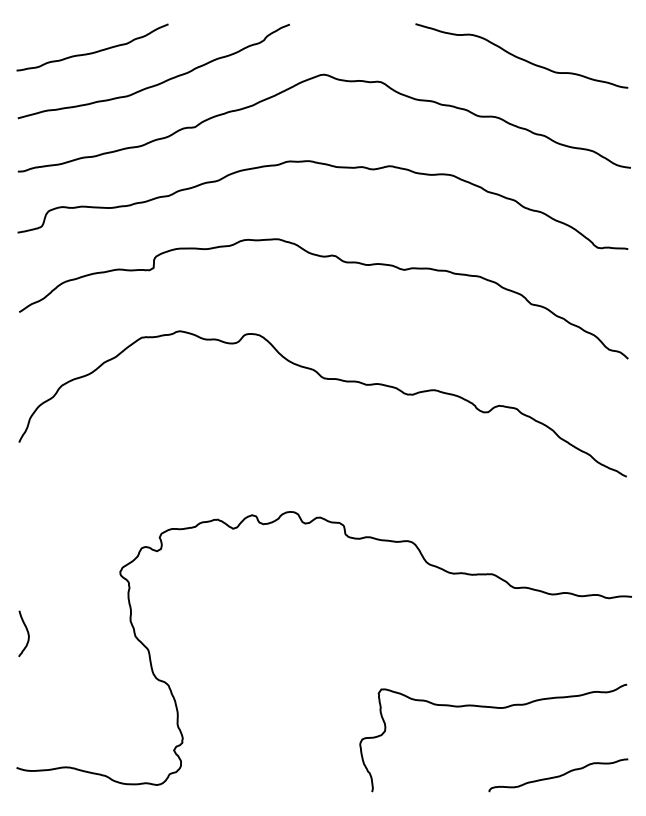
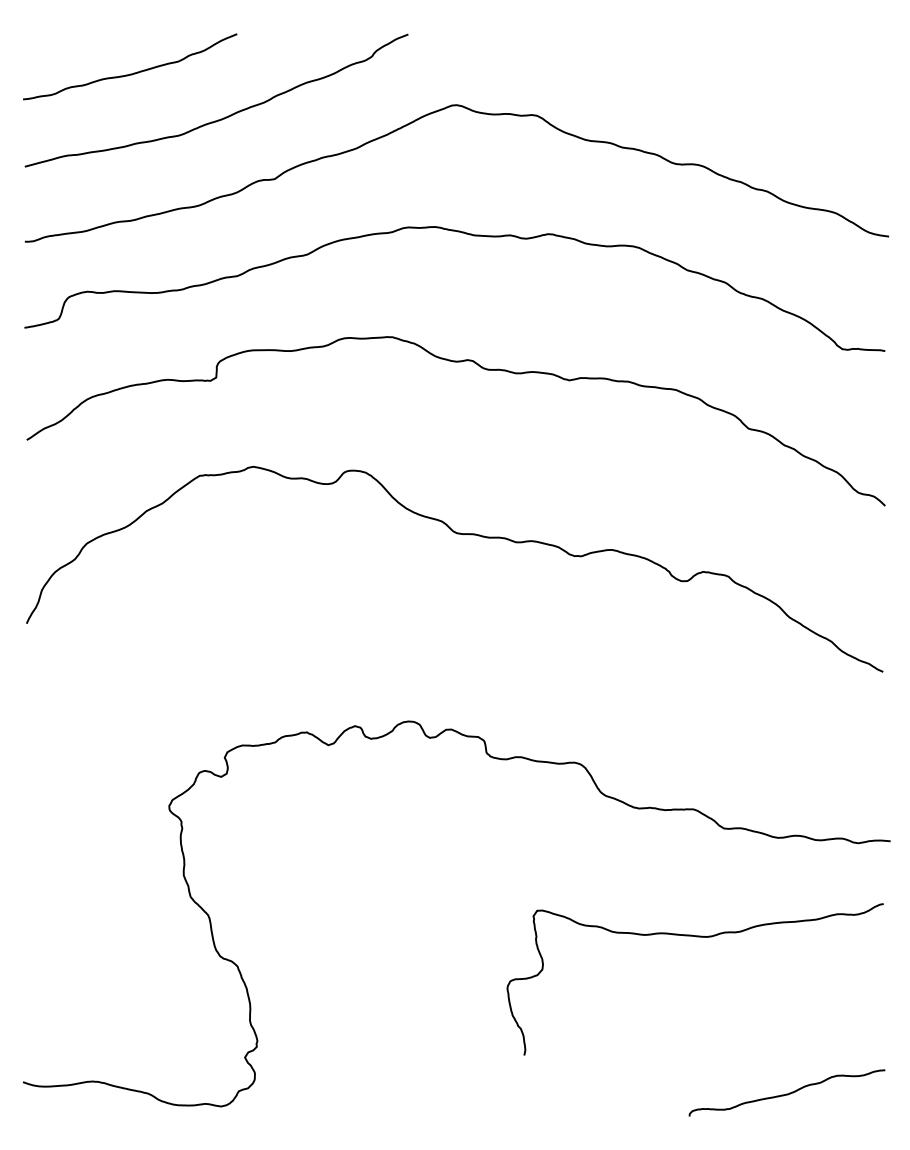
curve: (520, 57) -> (733, 81), removed
curve: (26, 631) -> (37, 889), removed
curve: (494, 708) -> (696, 937), moved

